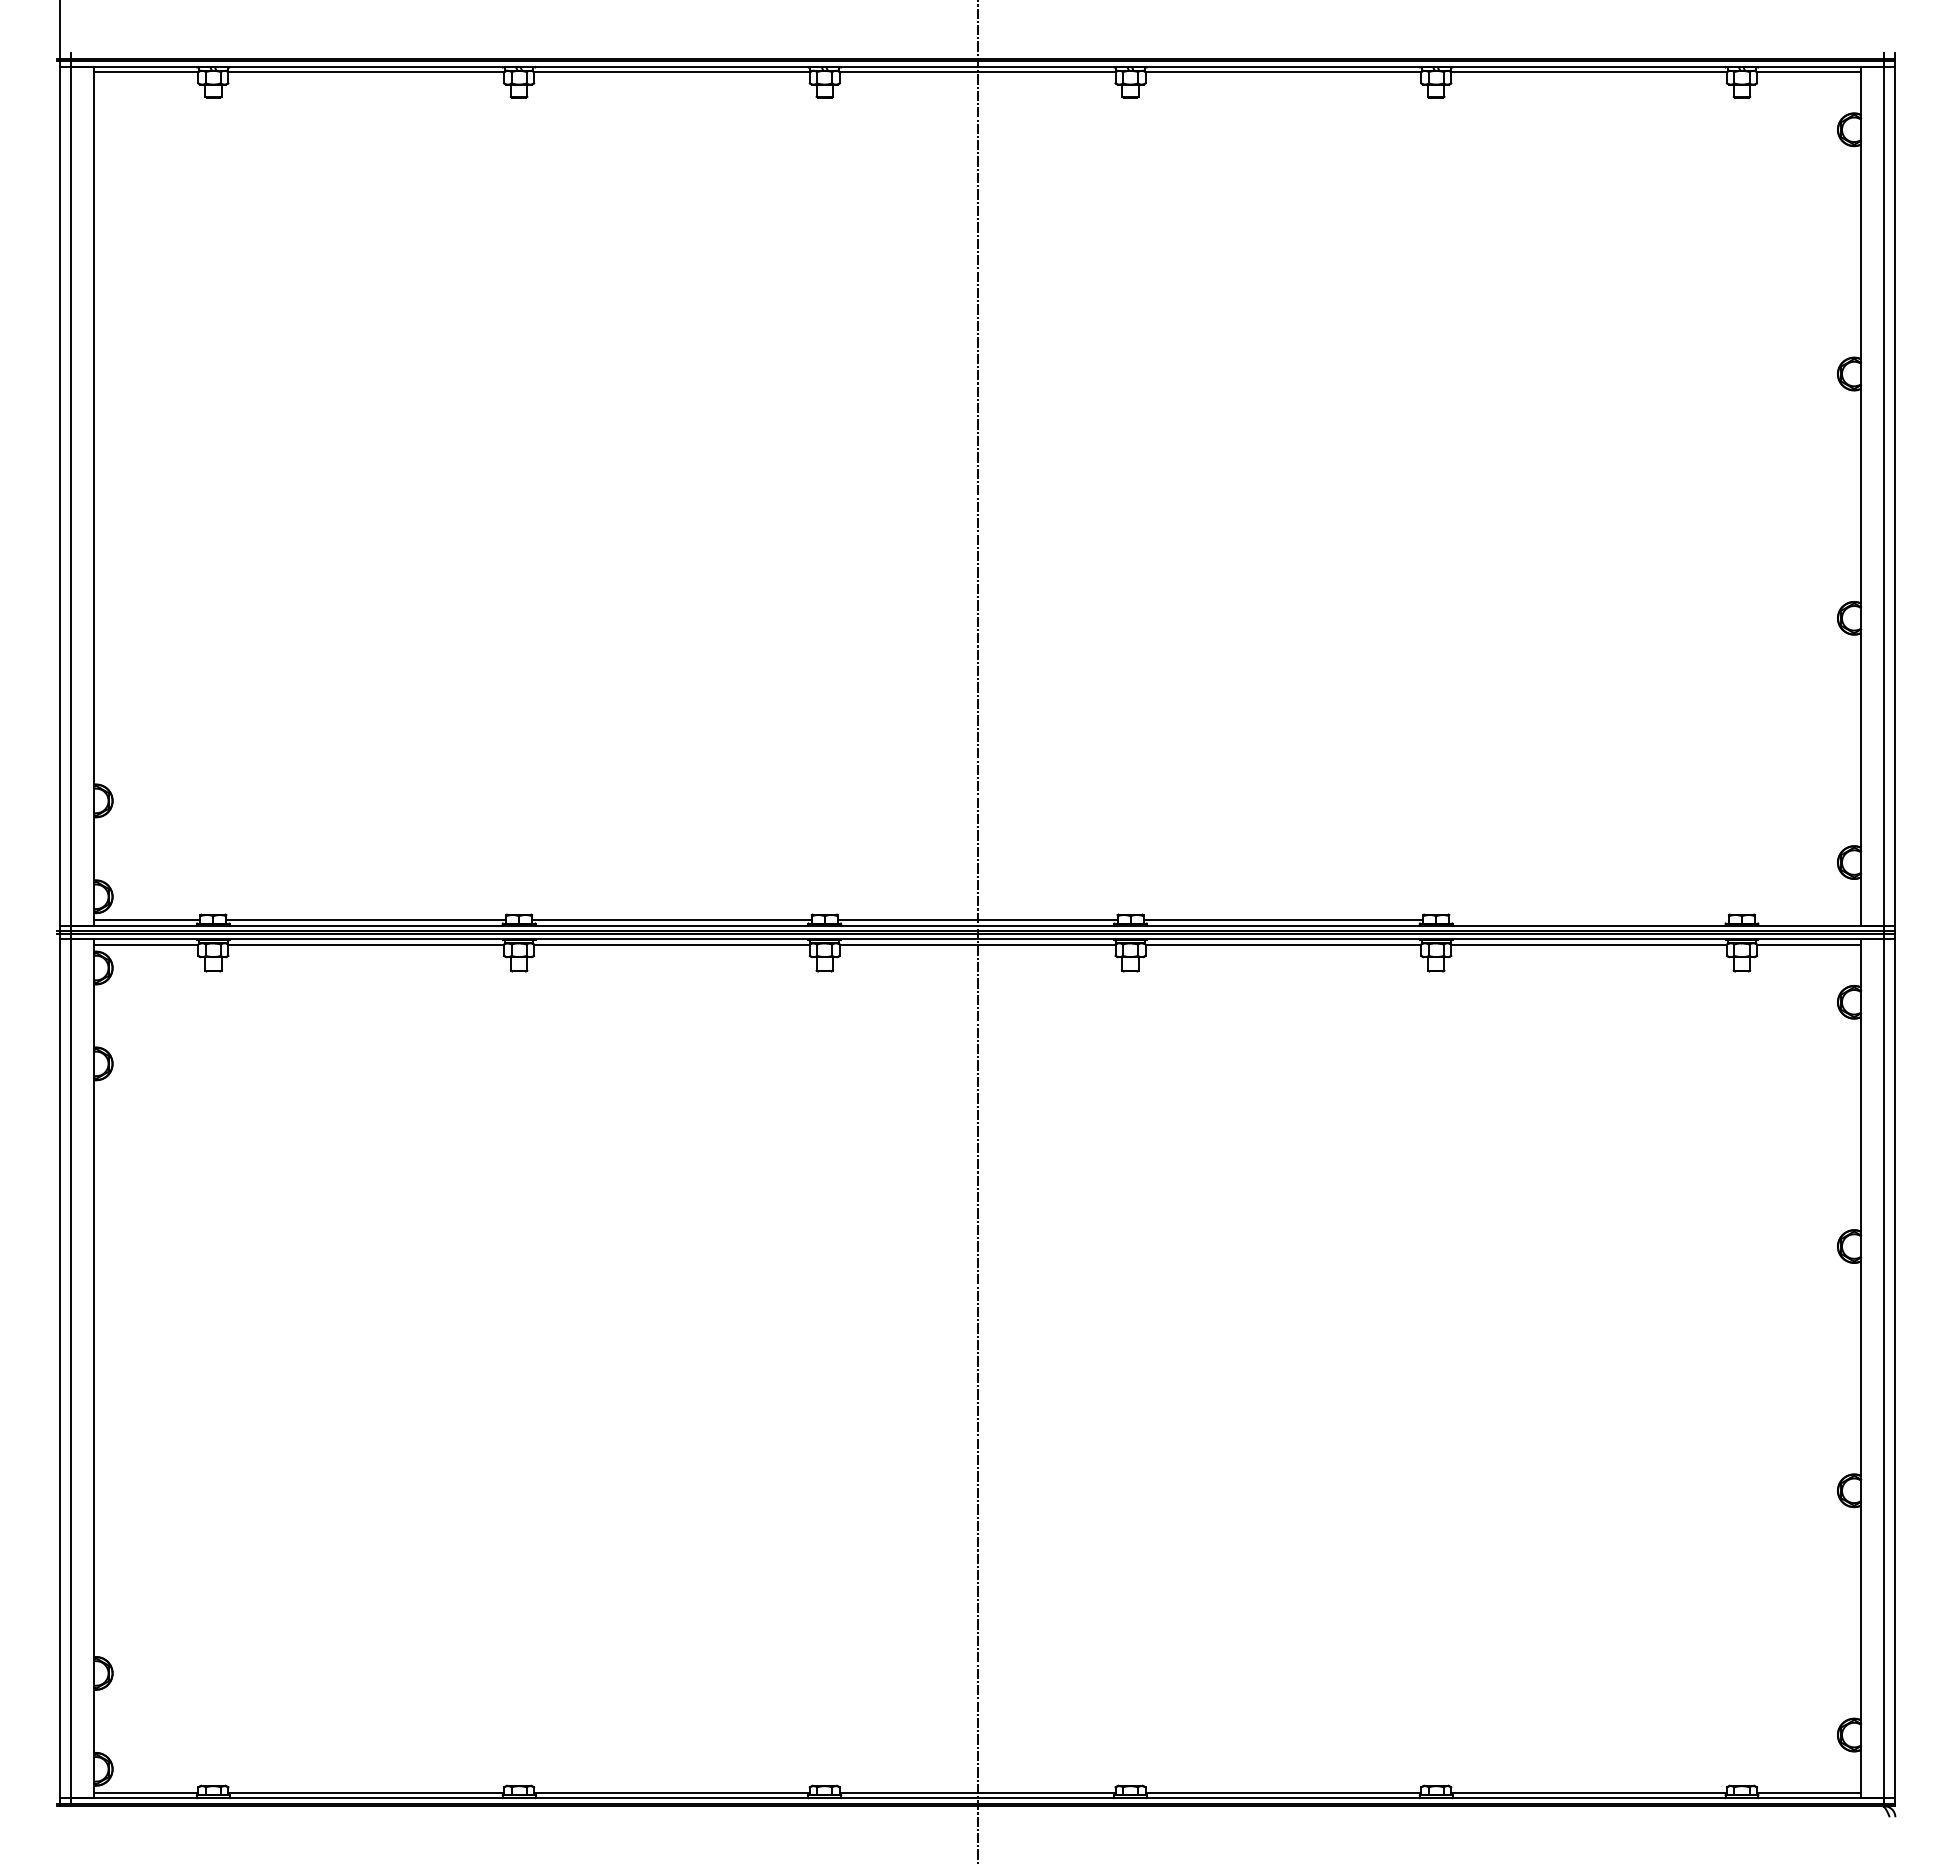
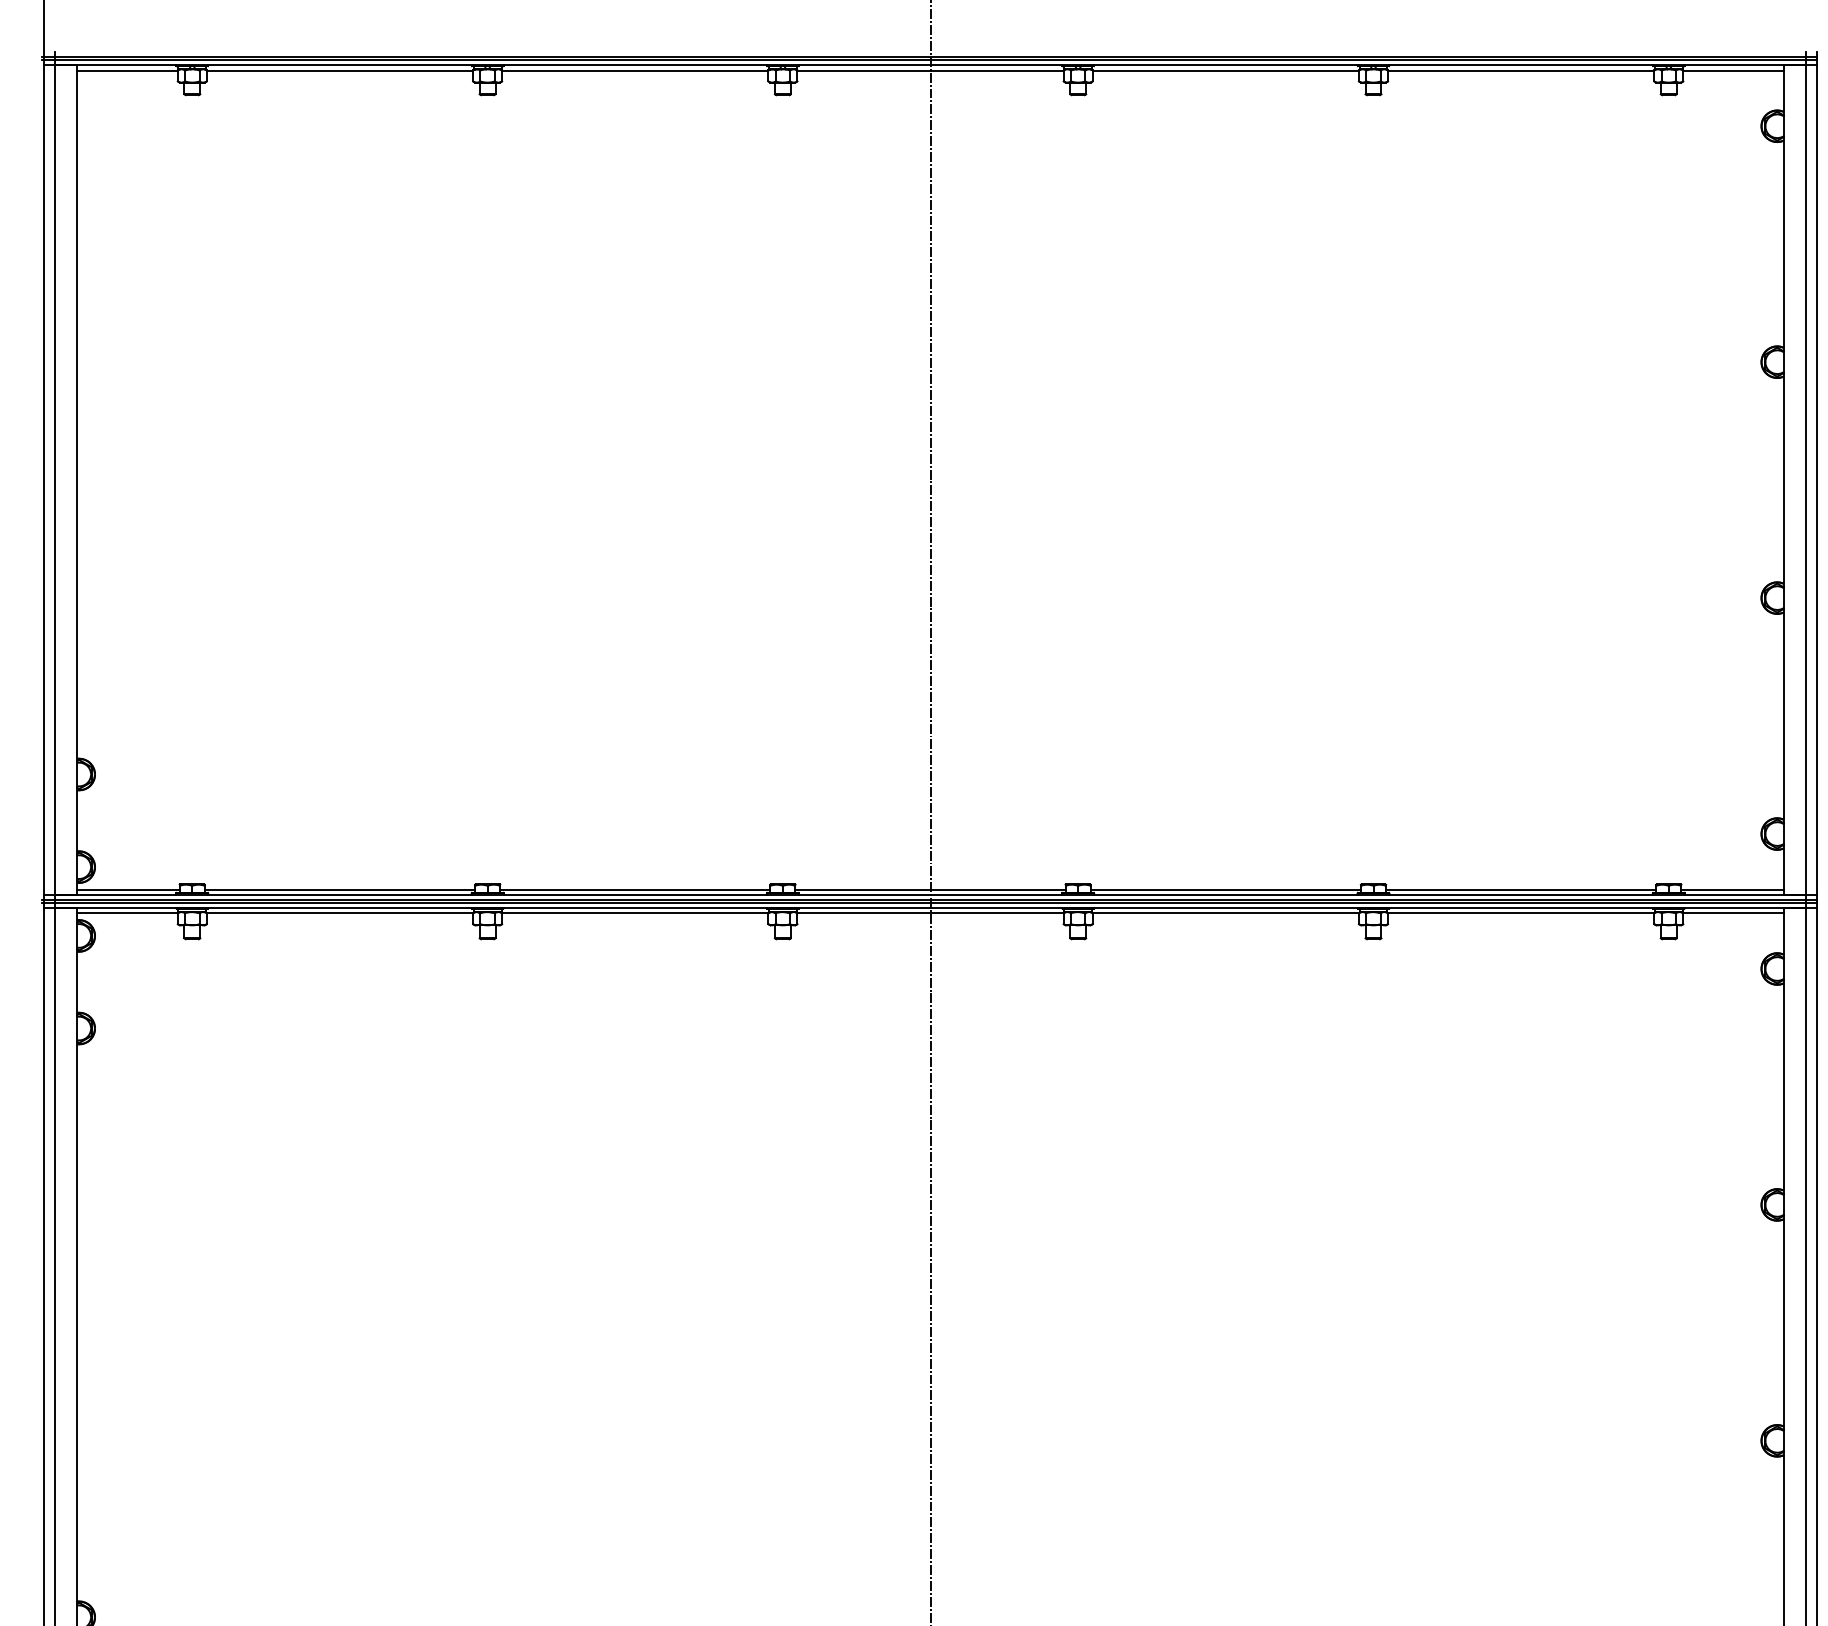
line: (1588, 920) -> (1520, 890), added
line: (1807, 920) -> (1732, 890), added

